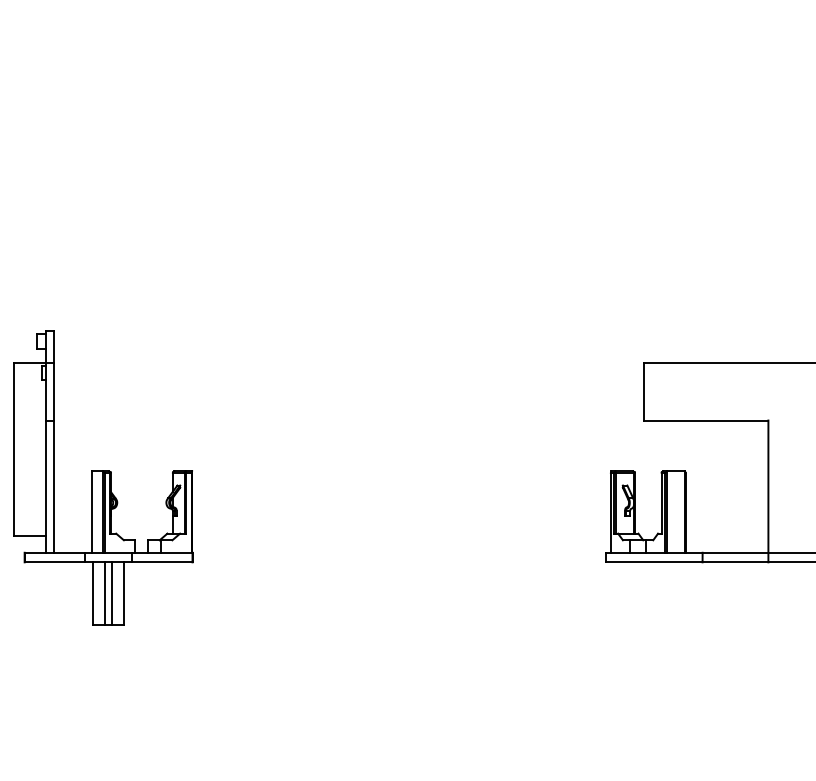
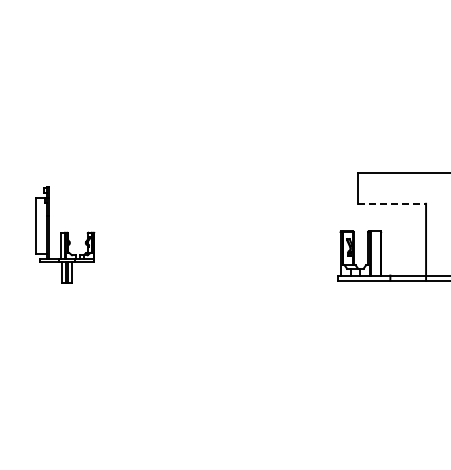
line: (706, 419) -> (392, 203), solid -> dashed
part: (103, 477) -> (65, 234), size x0.6

